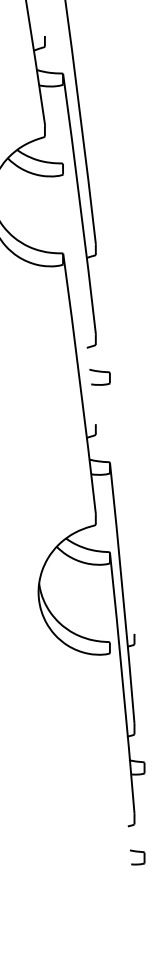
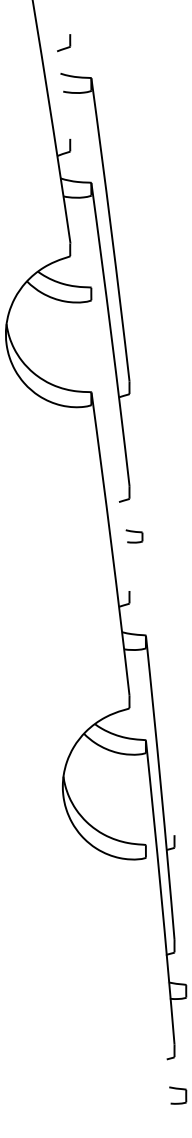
part: (100, 377) -> (134, 536), size x0.7

